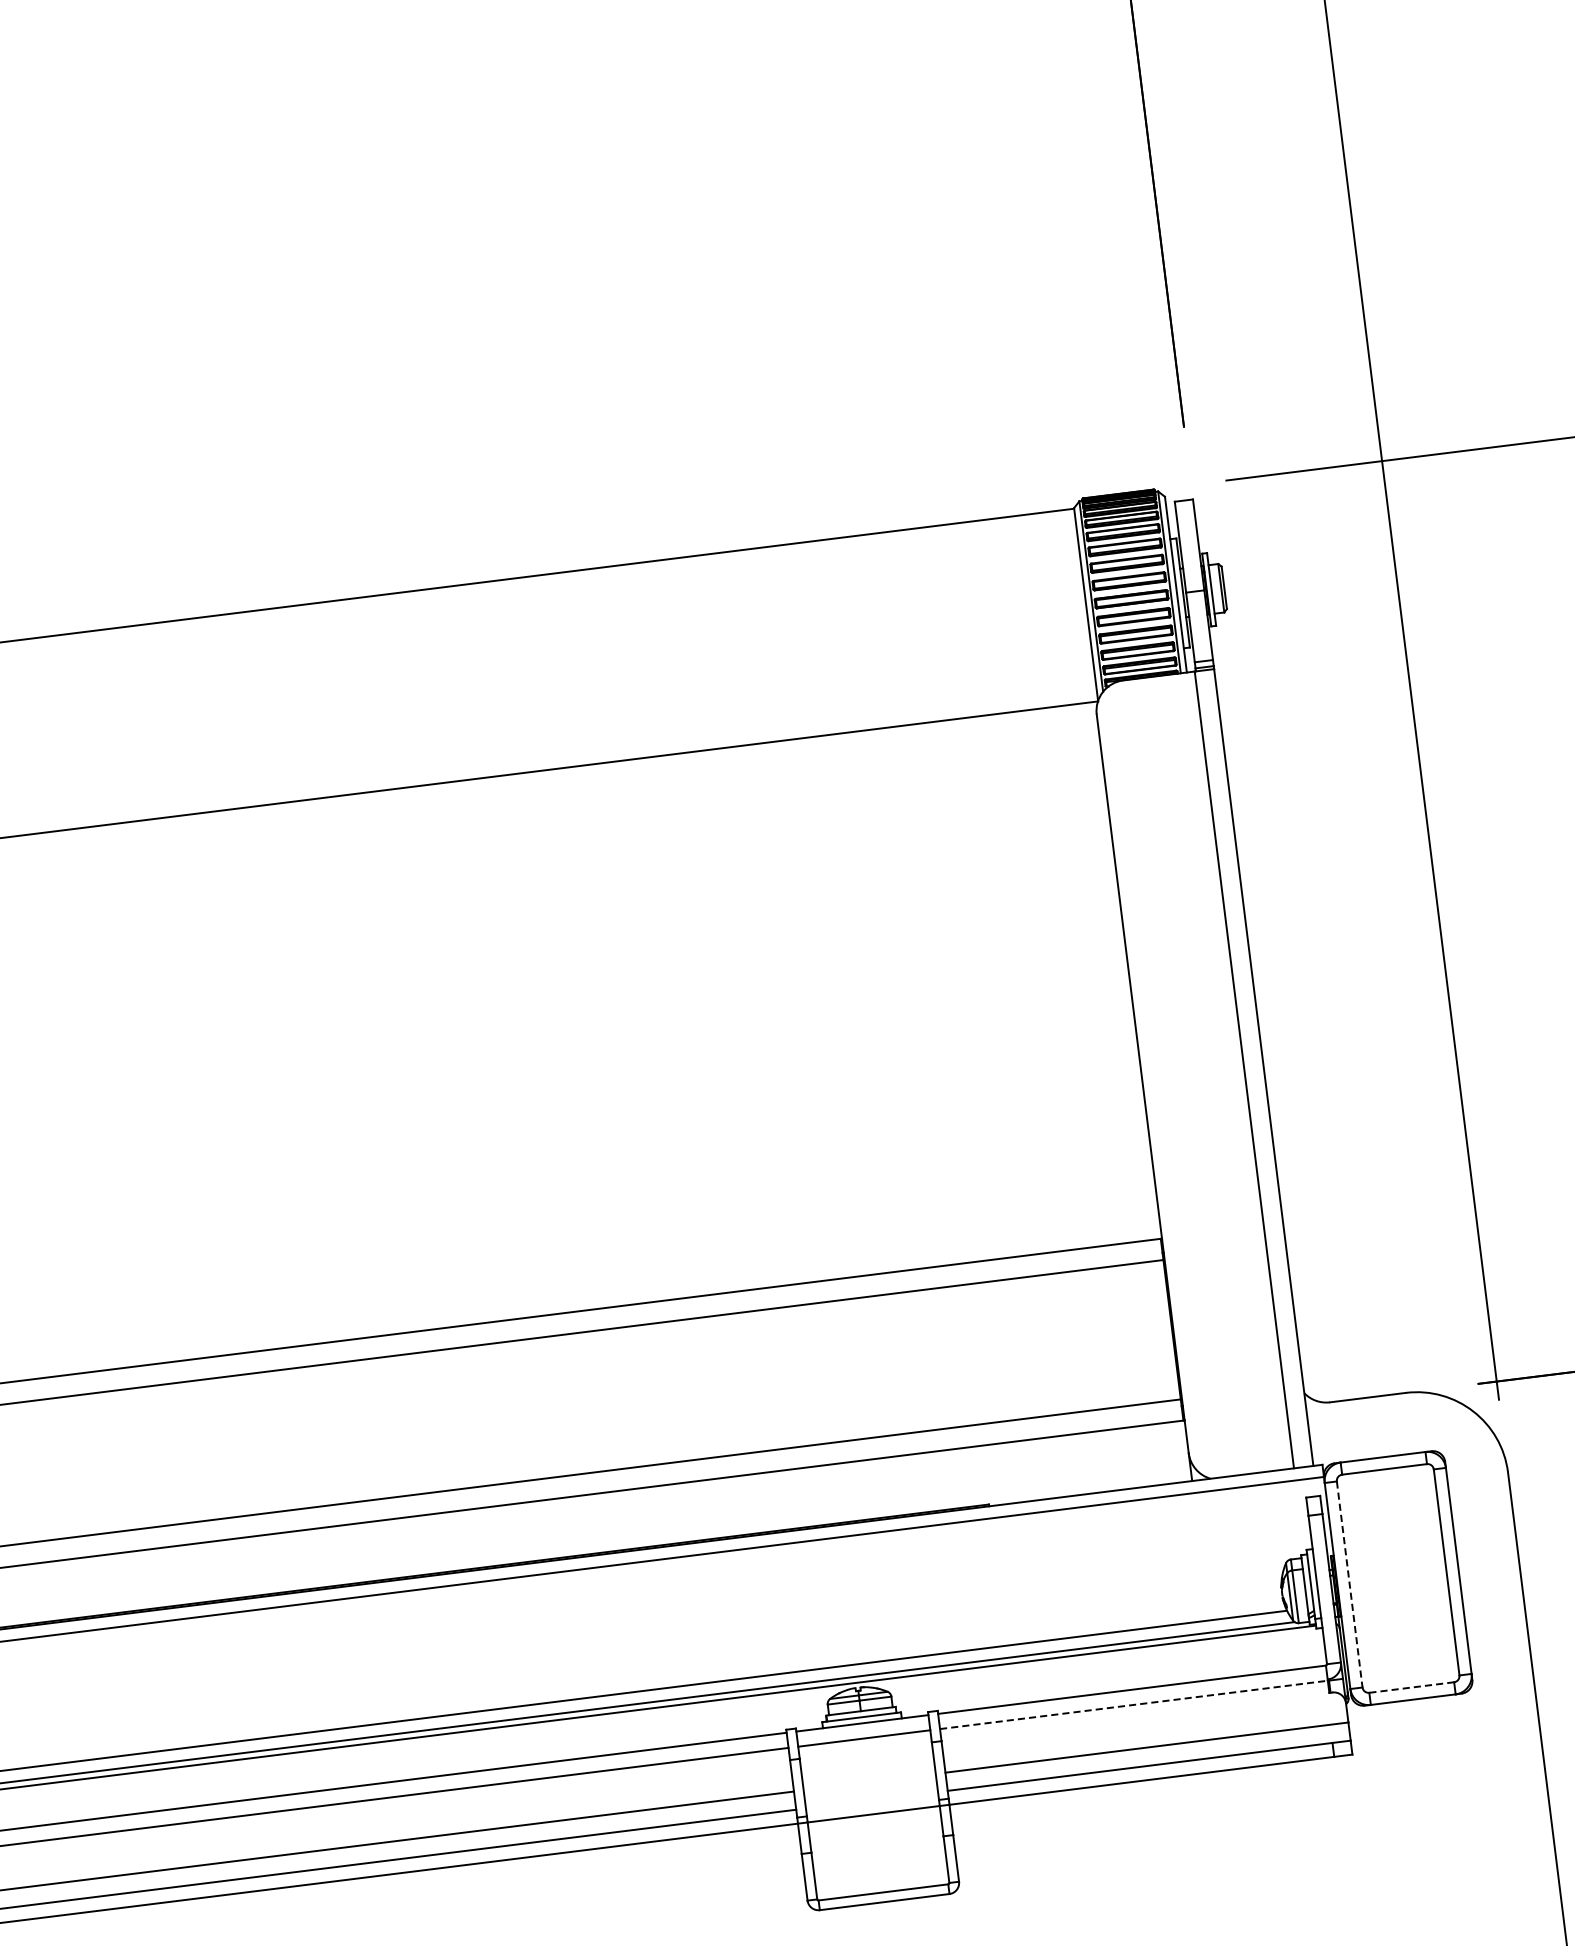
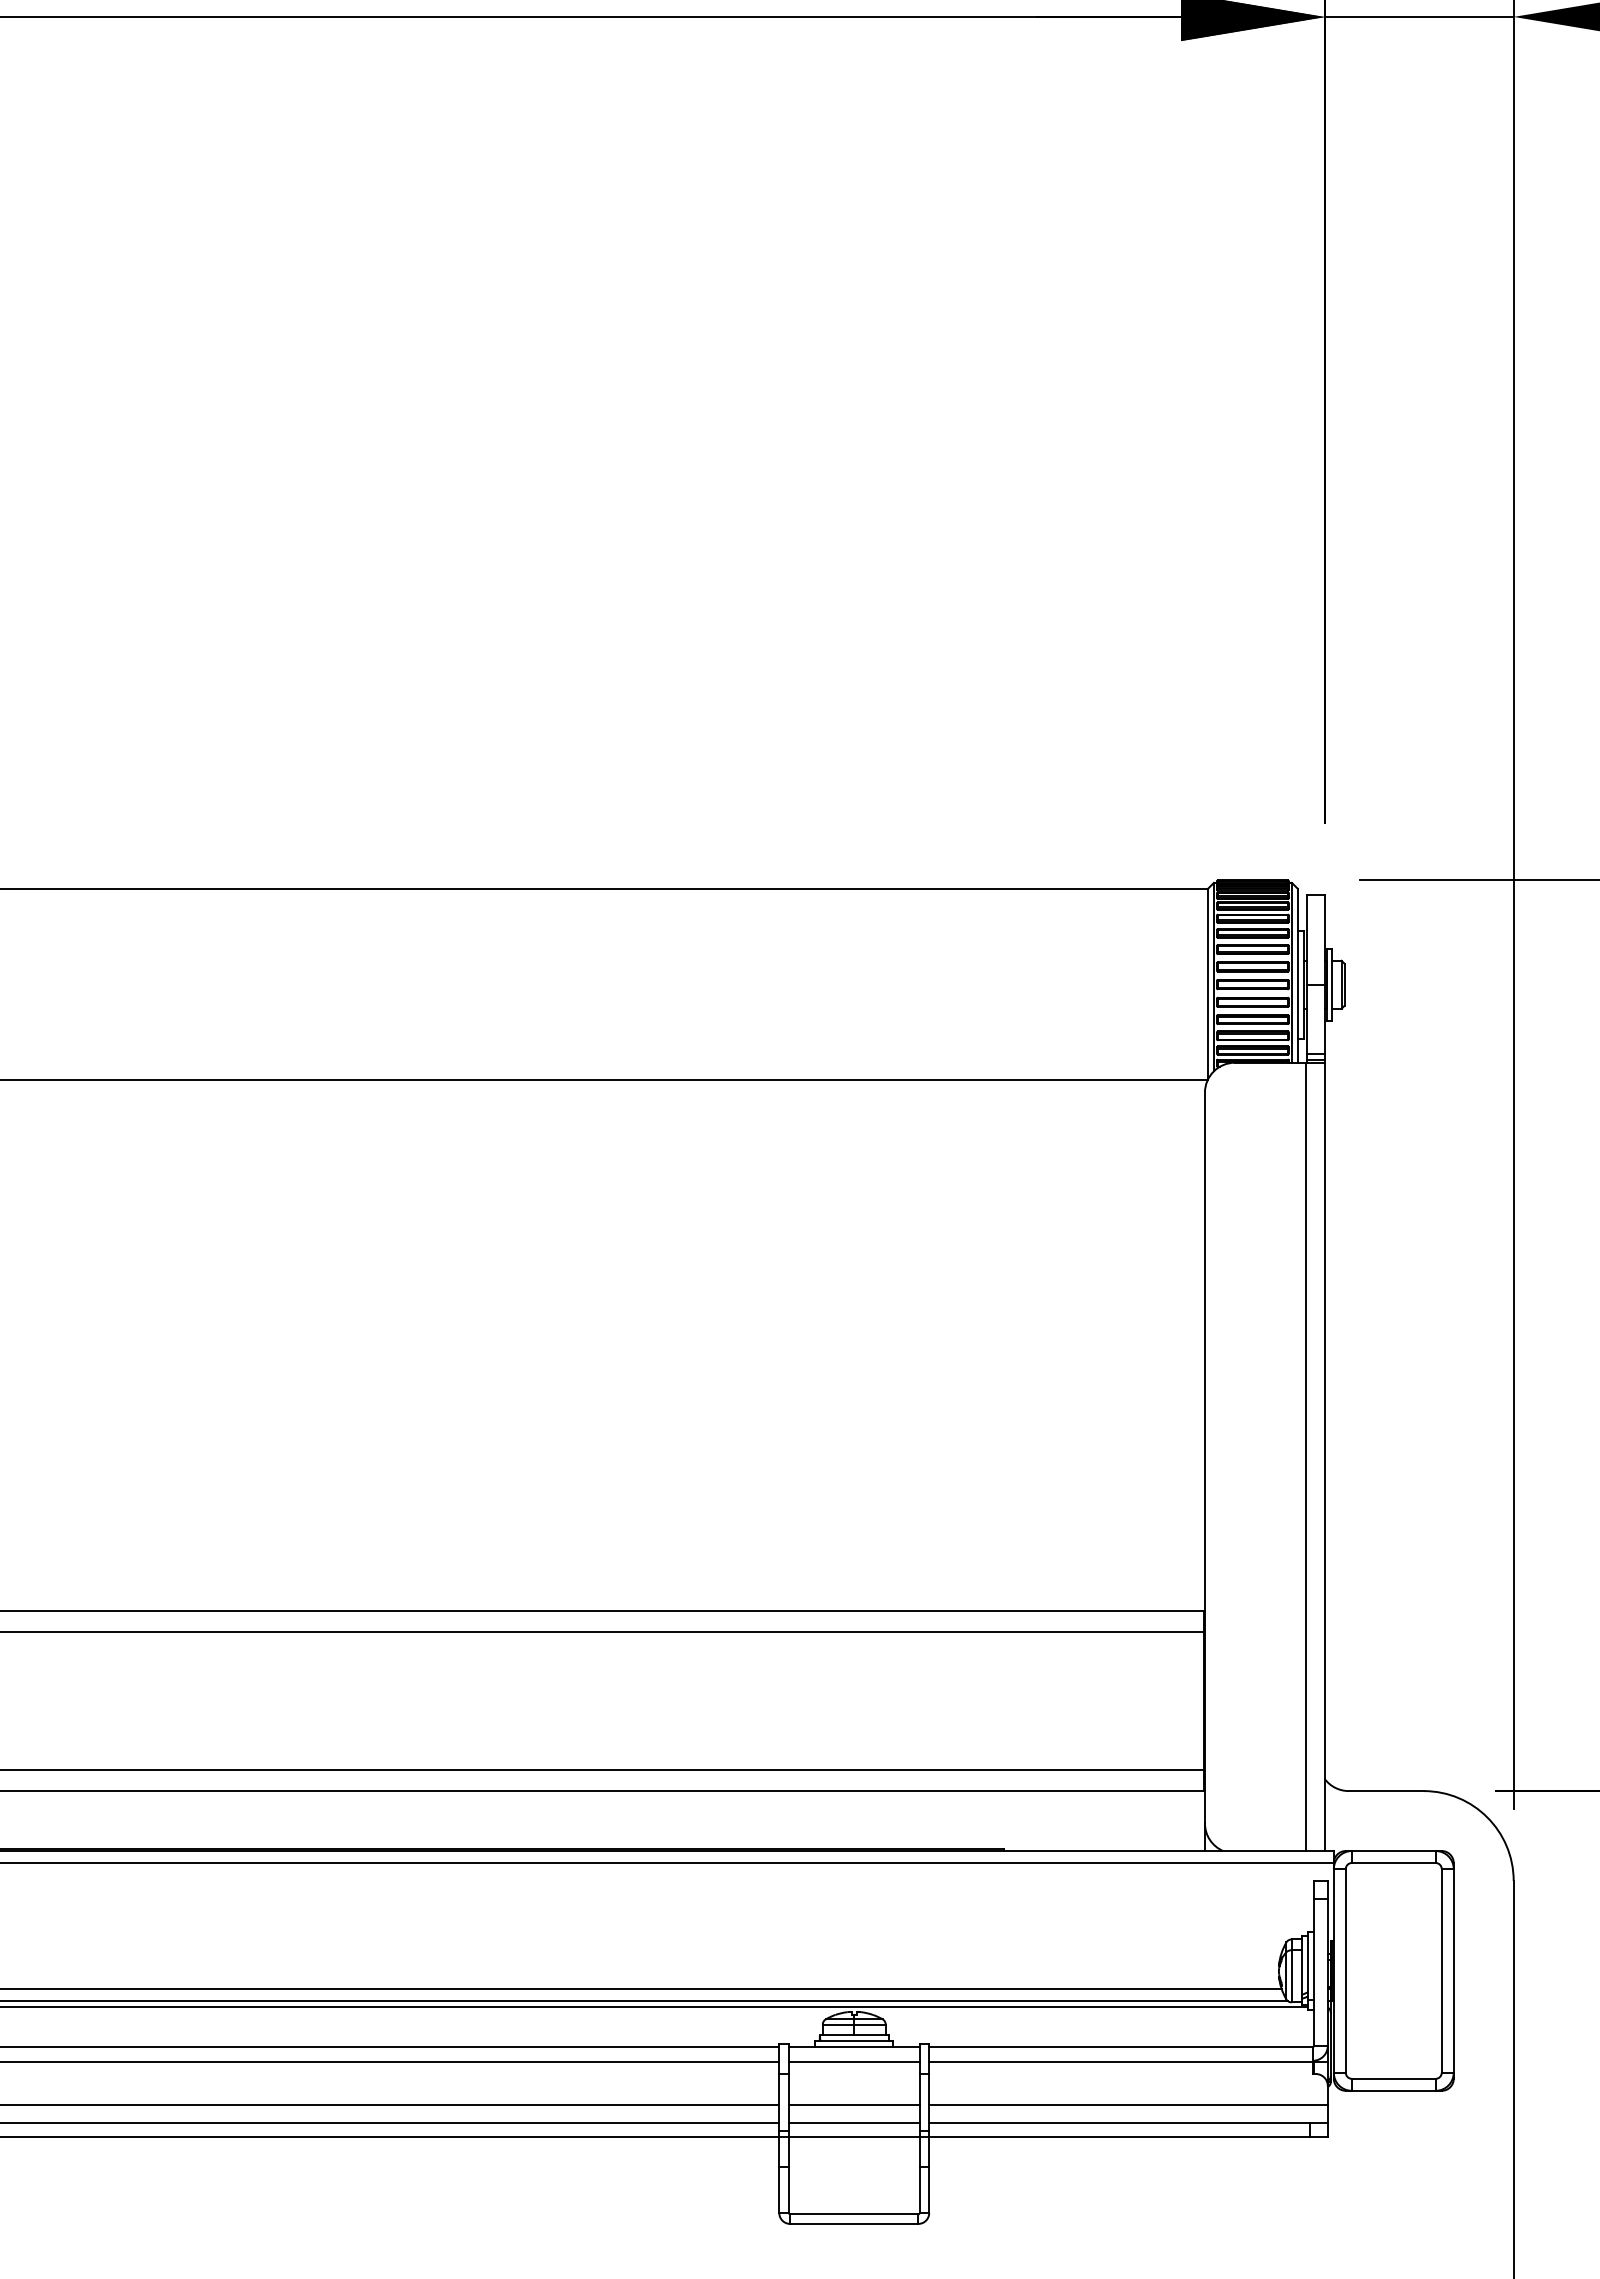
line: (1349, 1584) -> (1345, 1970), dashed -> solid
line: (1411, 1687) -> (1393, 2078), dashed -> solid
line: (1134, 1705) -> (1121, 2062), dashed -> solid
line: (868, 1782) -> (853, 2105), added
line: (871, 1800) -> (853, 2123), added

